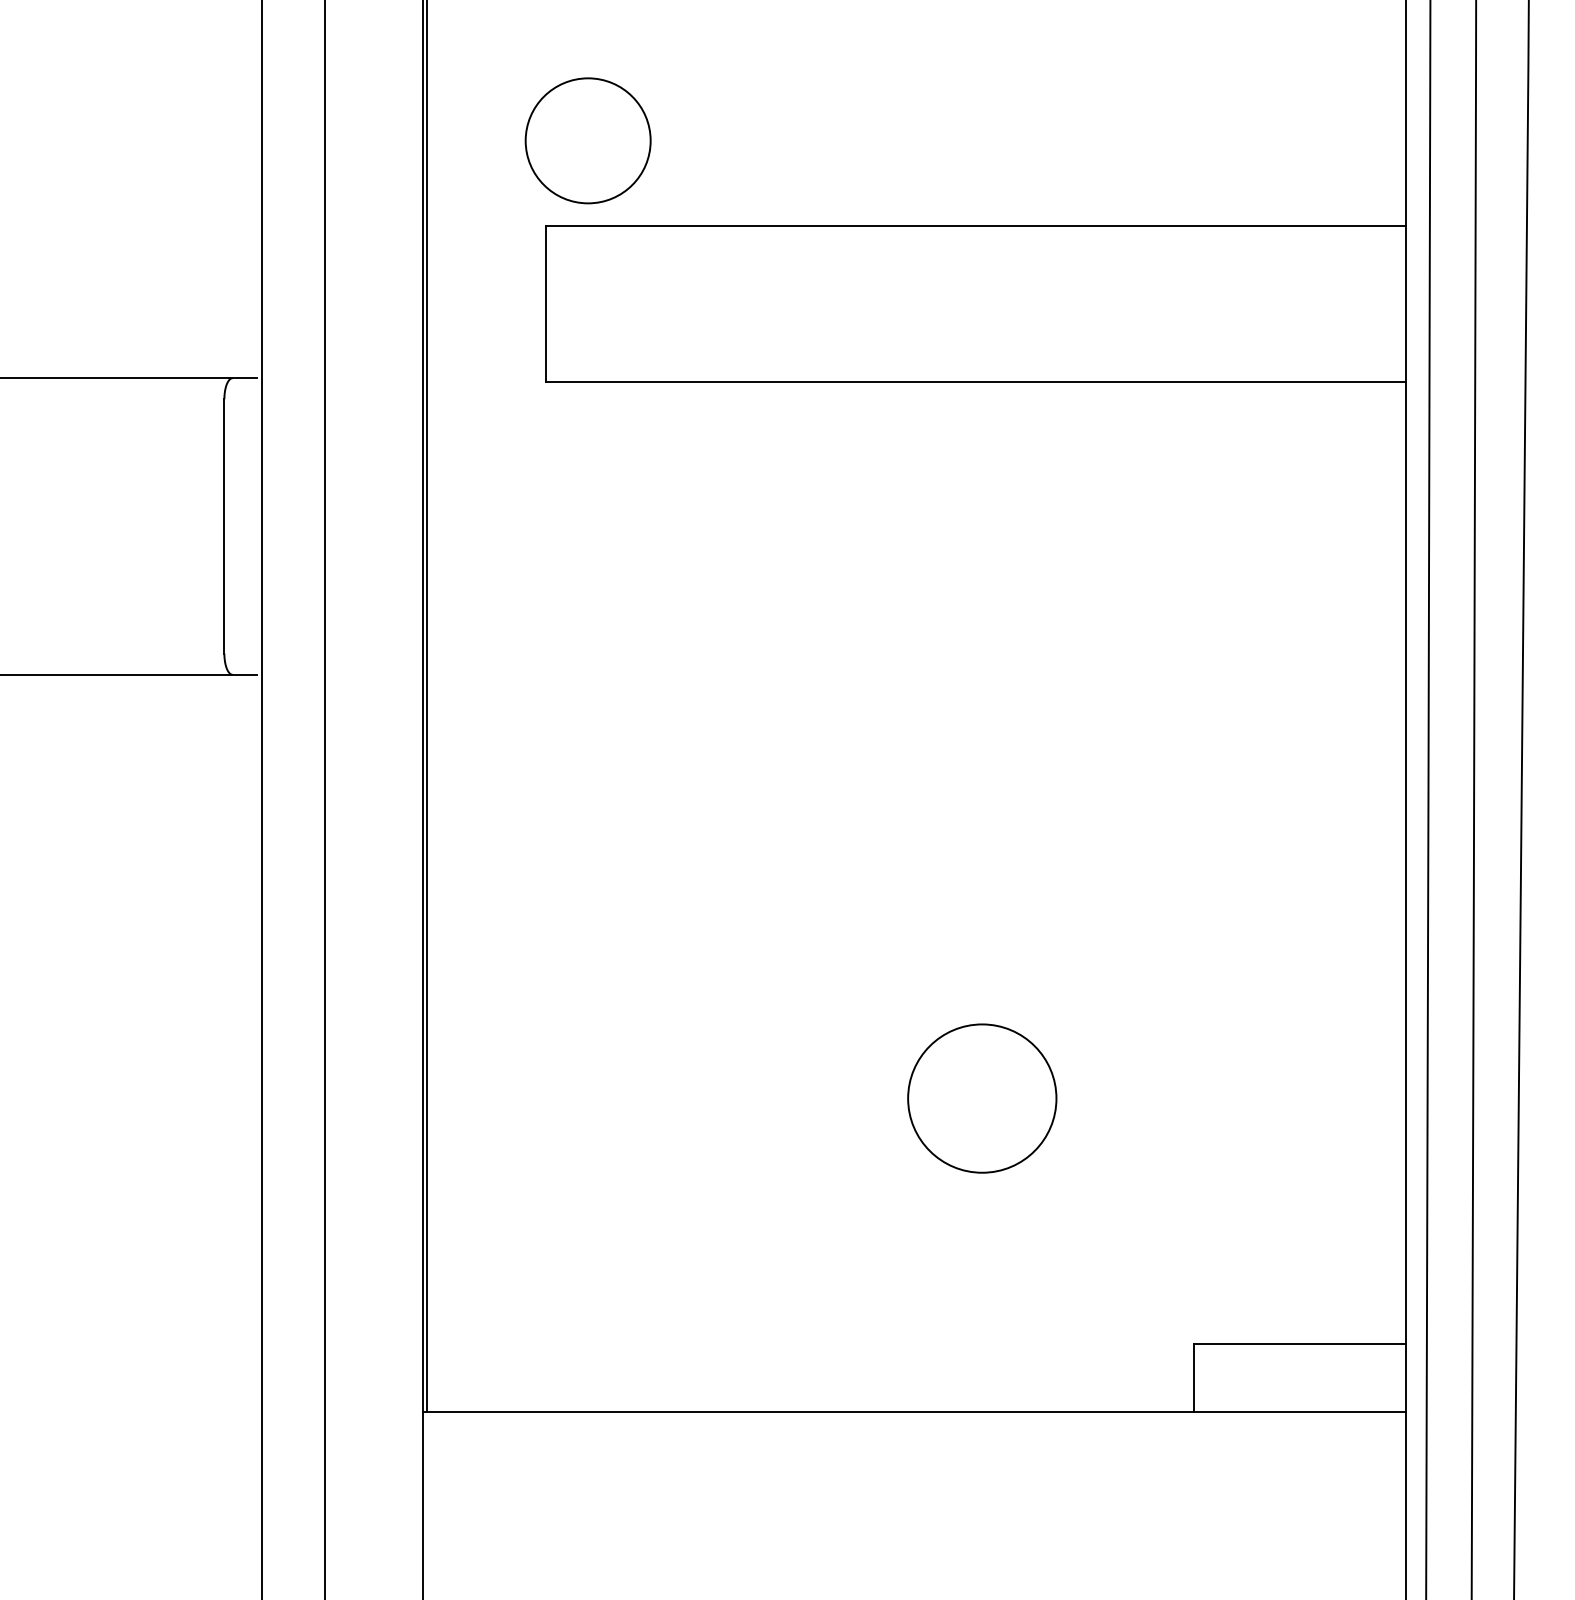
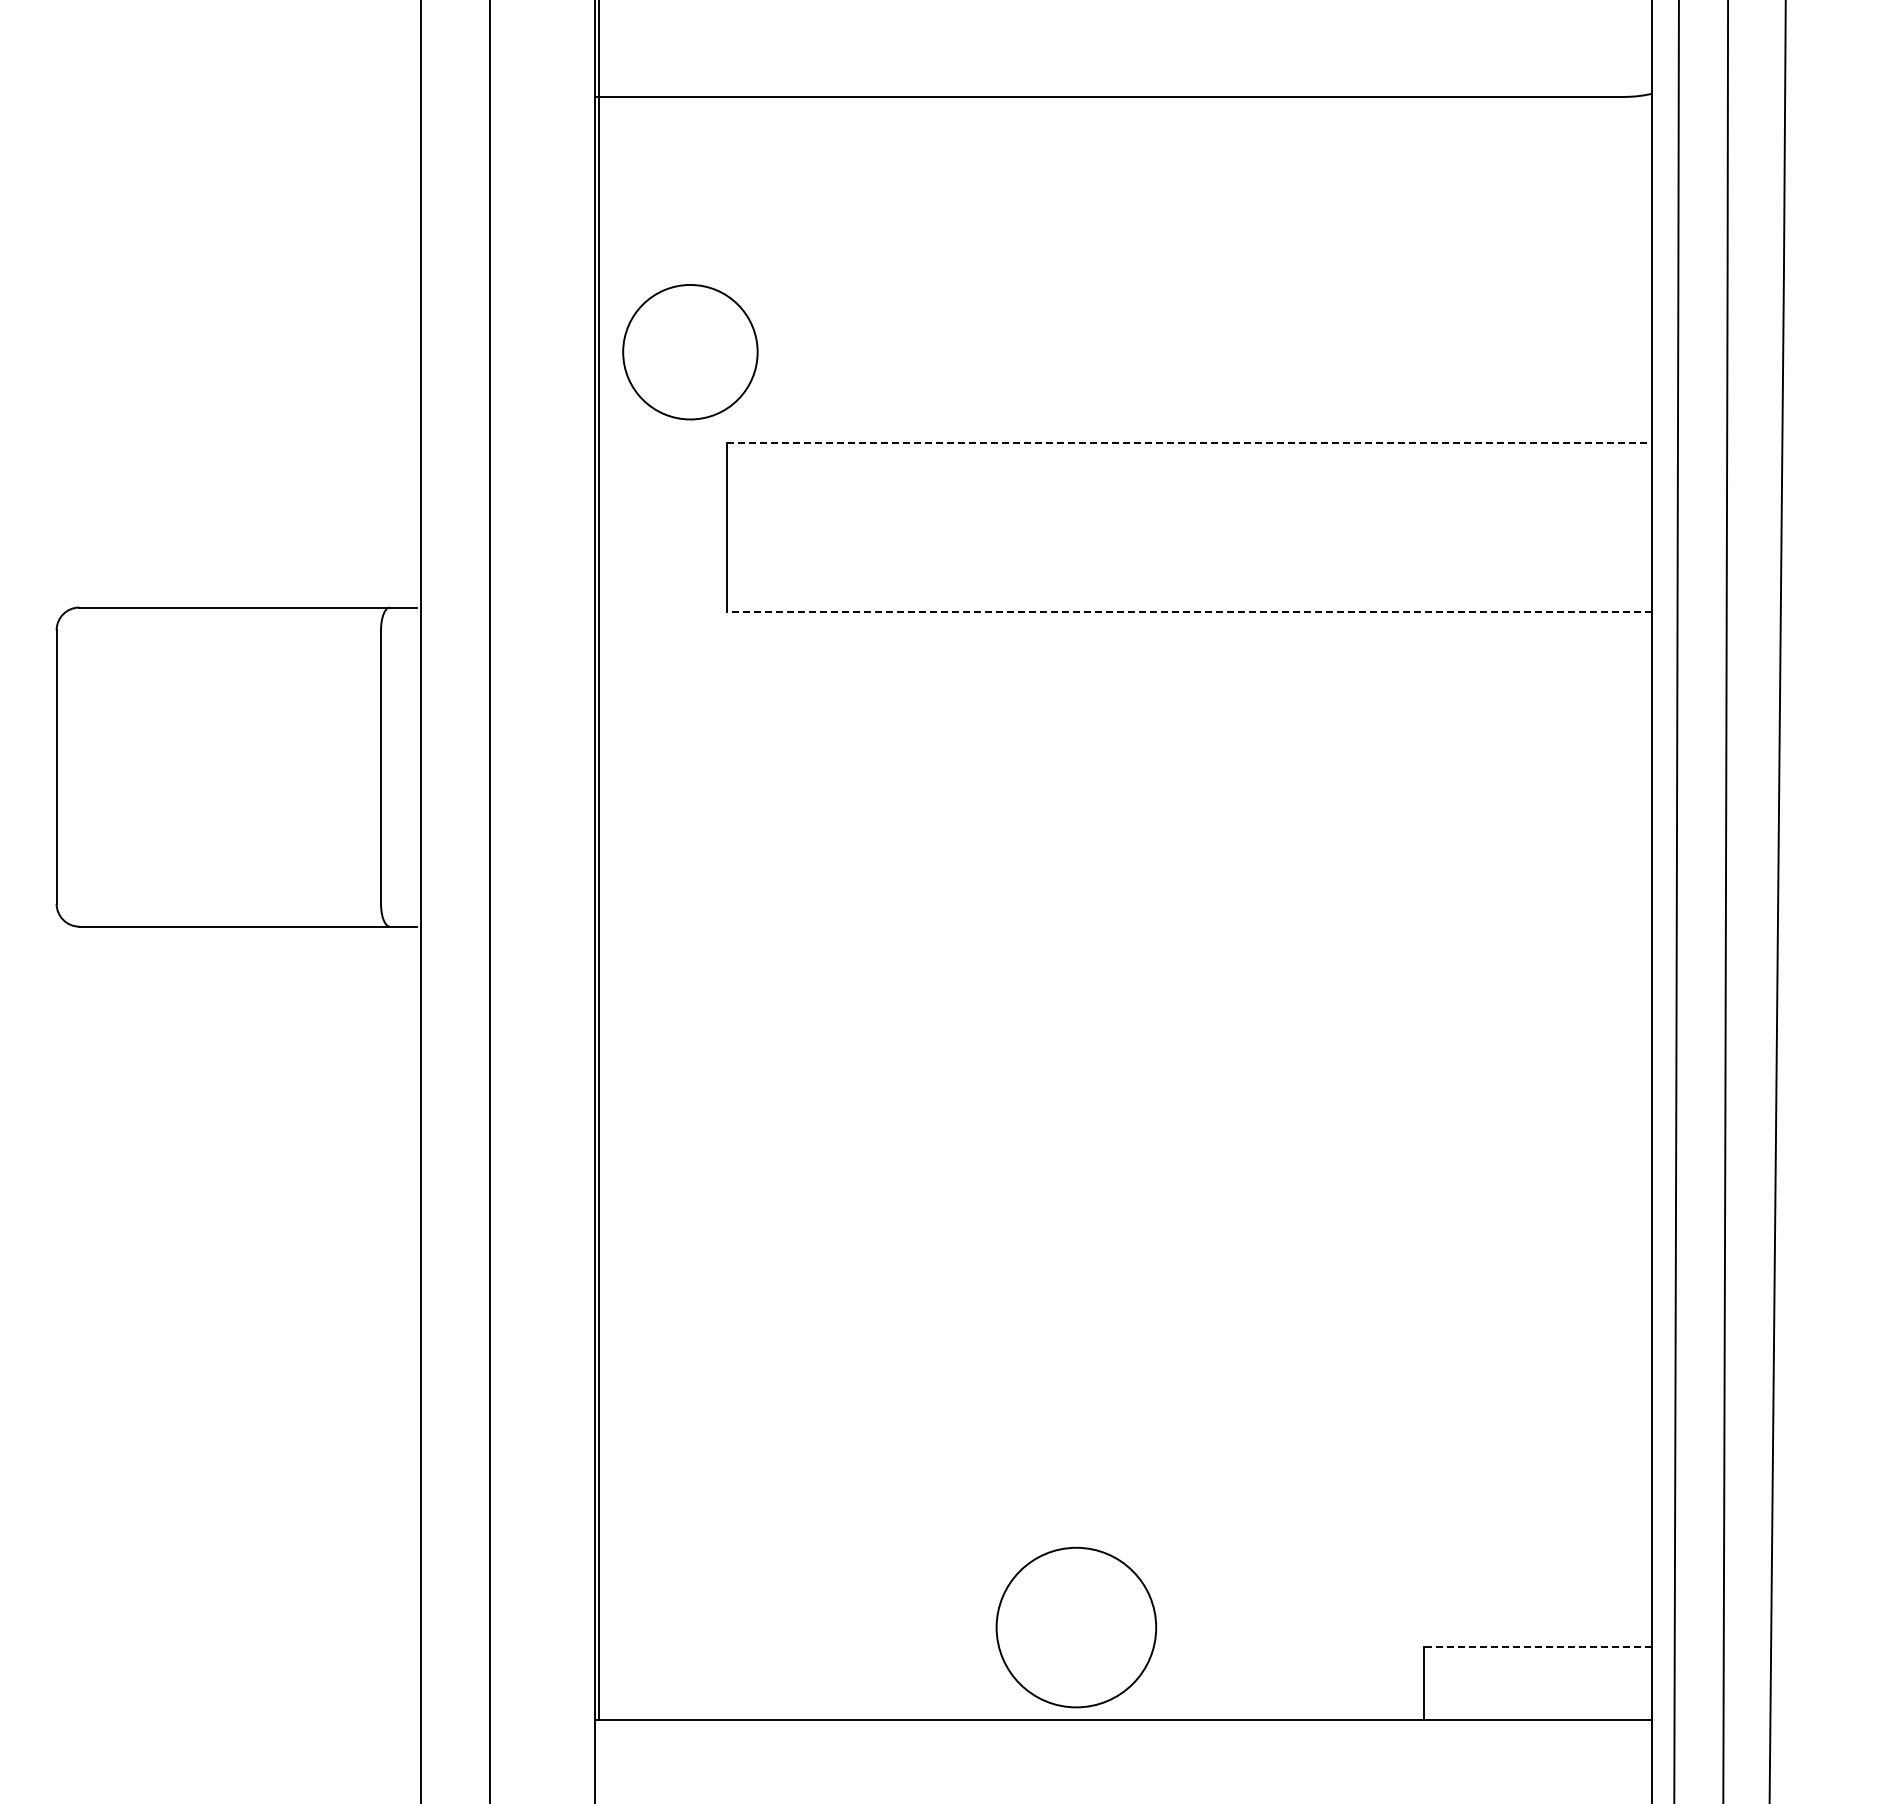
part: (588, 141) -> (690, 352), moved
line: (975, 225) -> (1189, 443), solid -> dashed
line: (975, 382) -> (1189, 612), solid -> dashed
part: (982, 1098) -> (1076, 1627), moved
line: (1300, 1344) -> (1538, 1647), solid -> dashed

